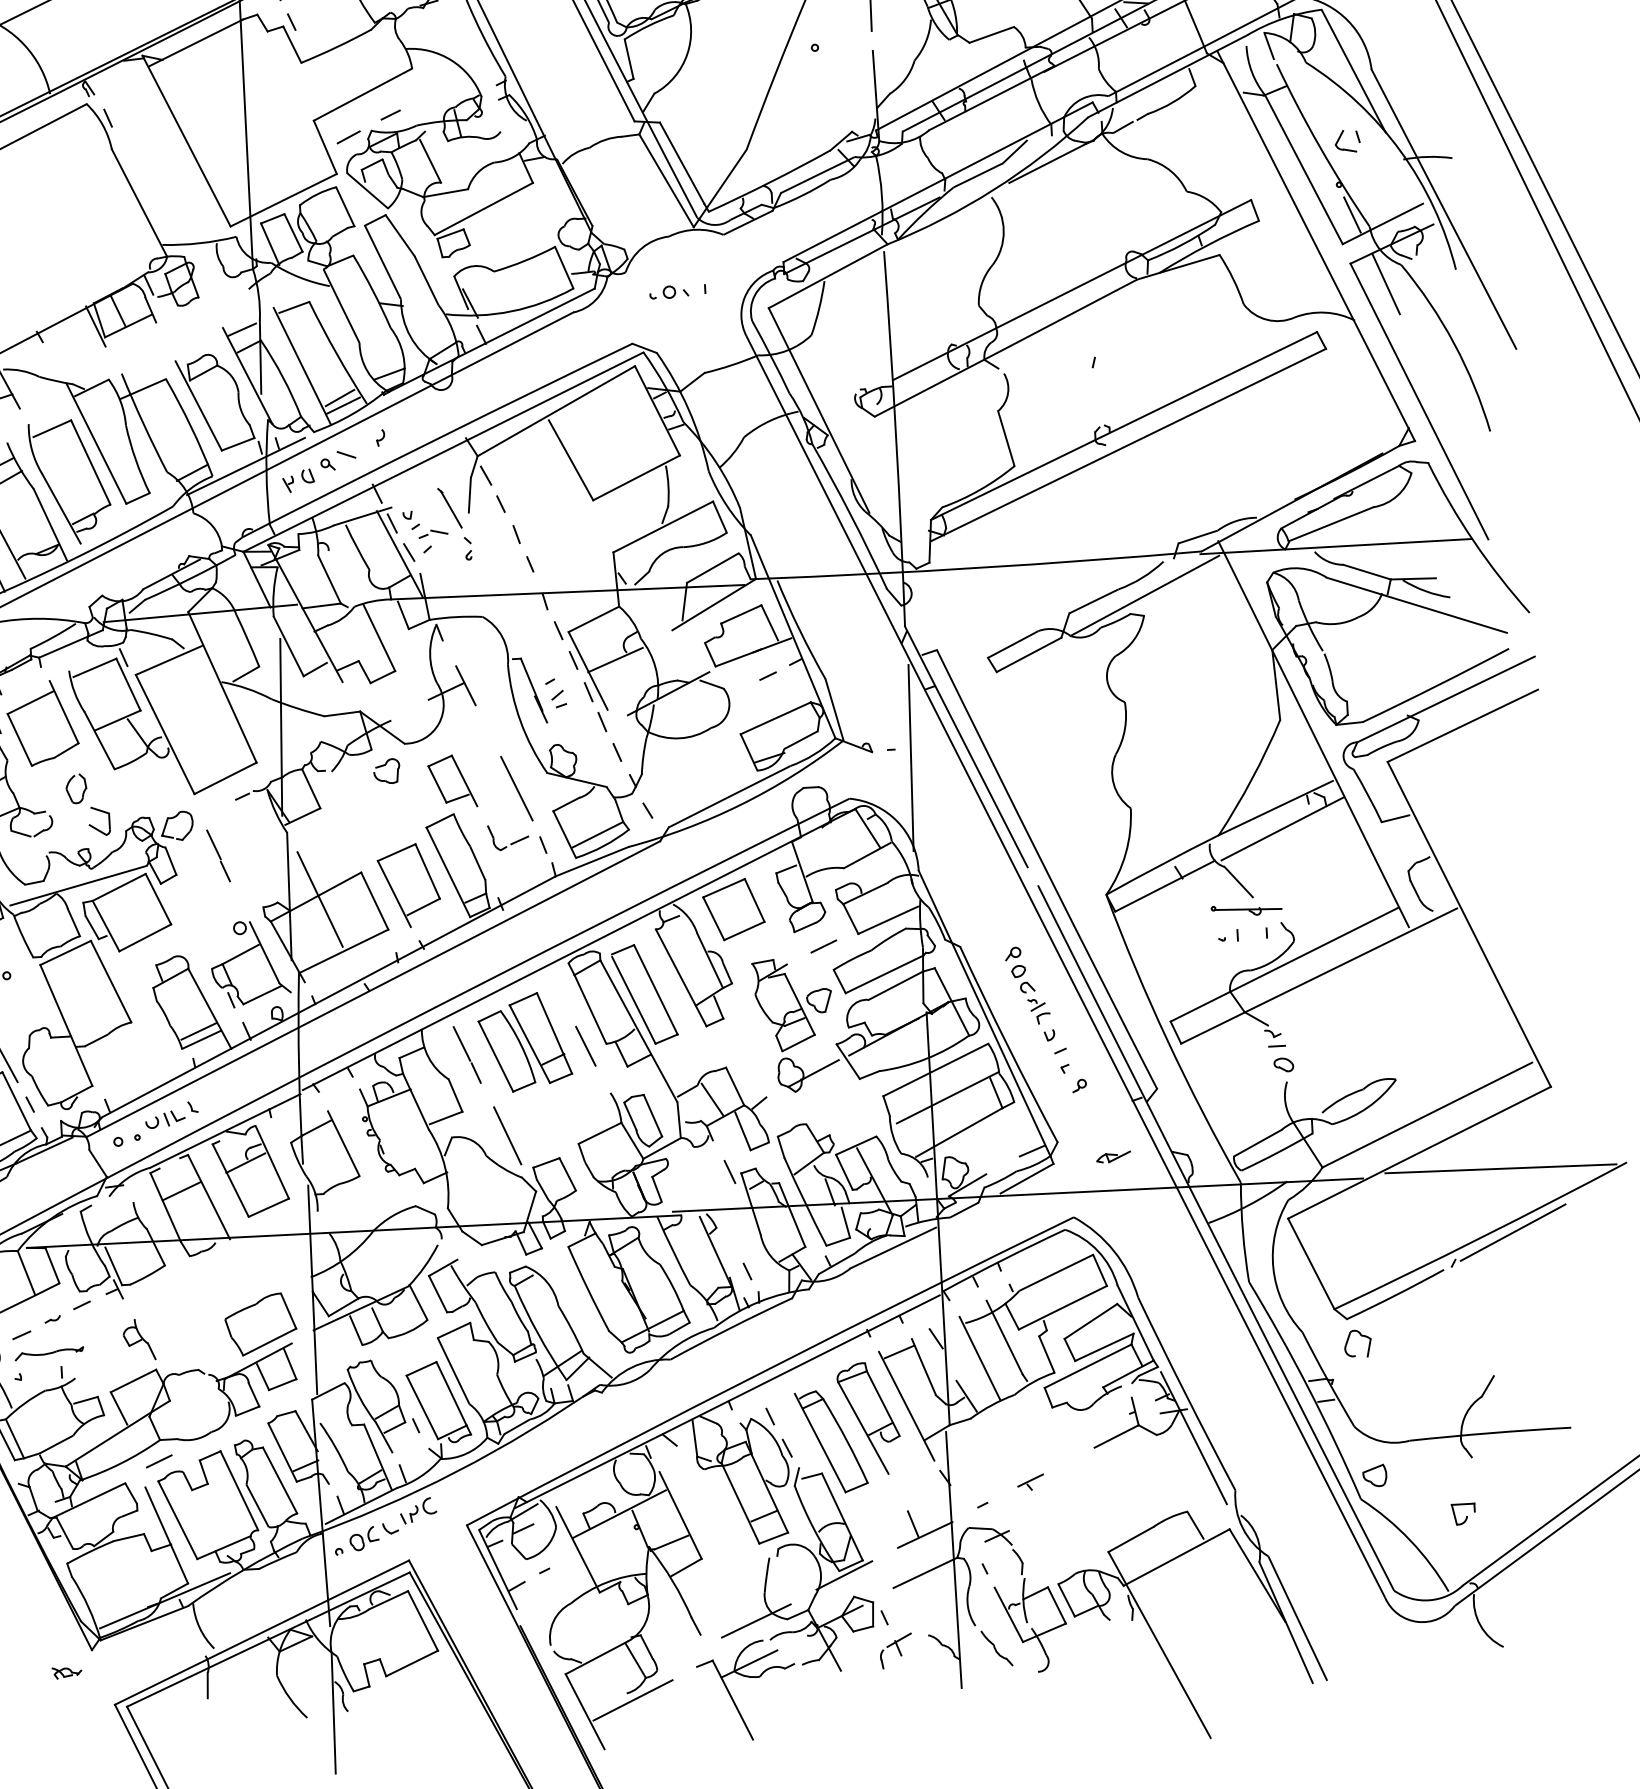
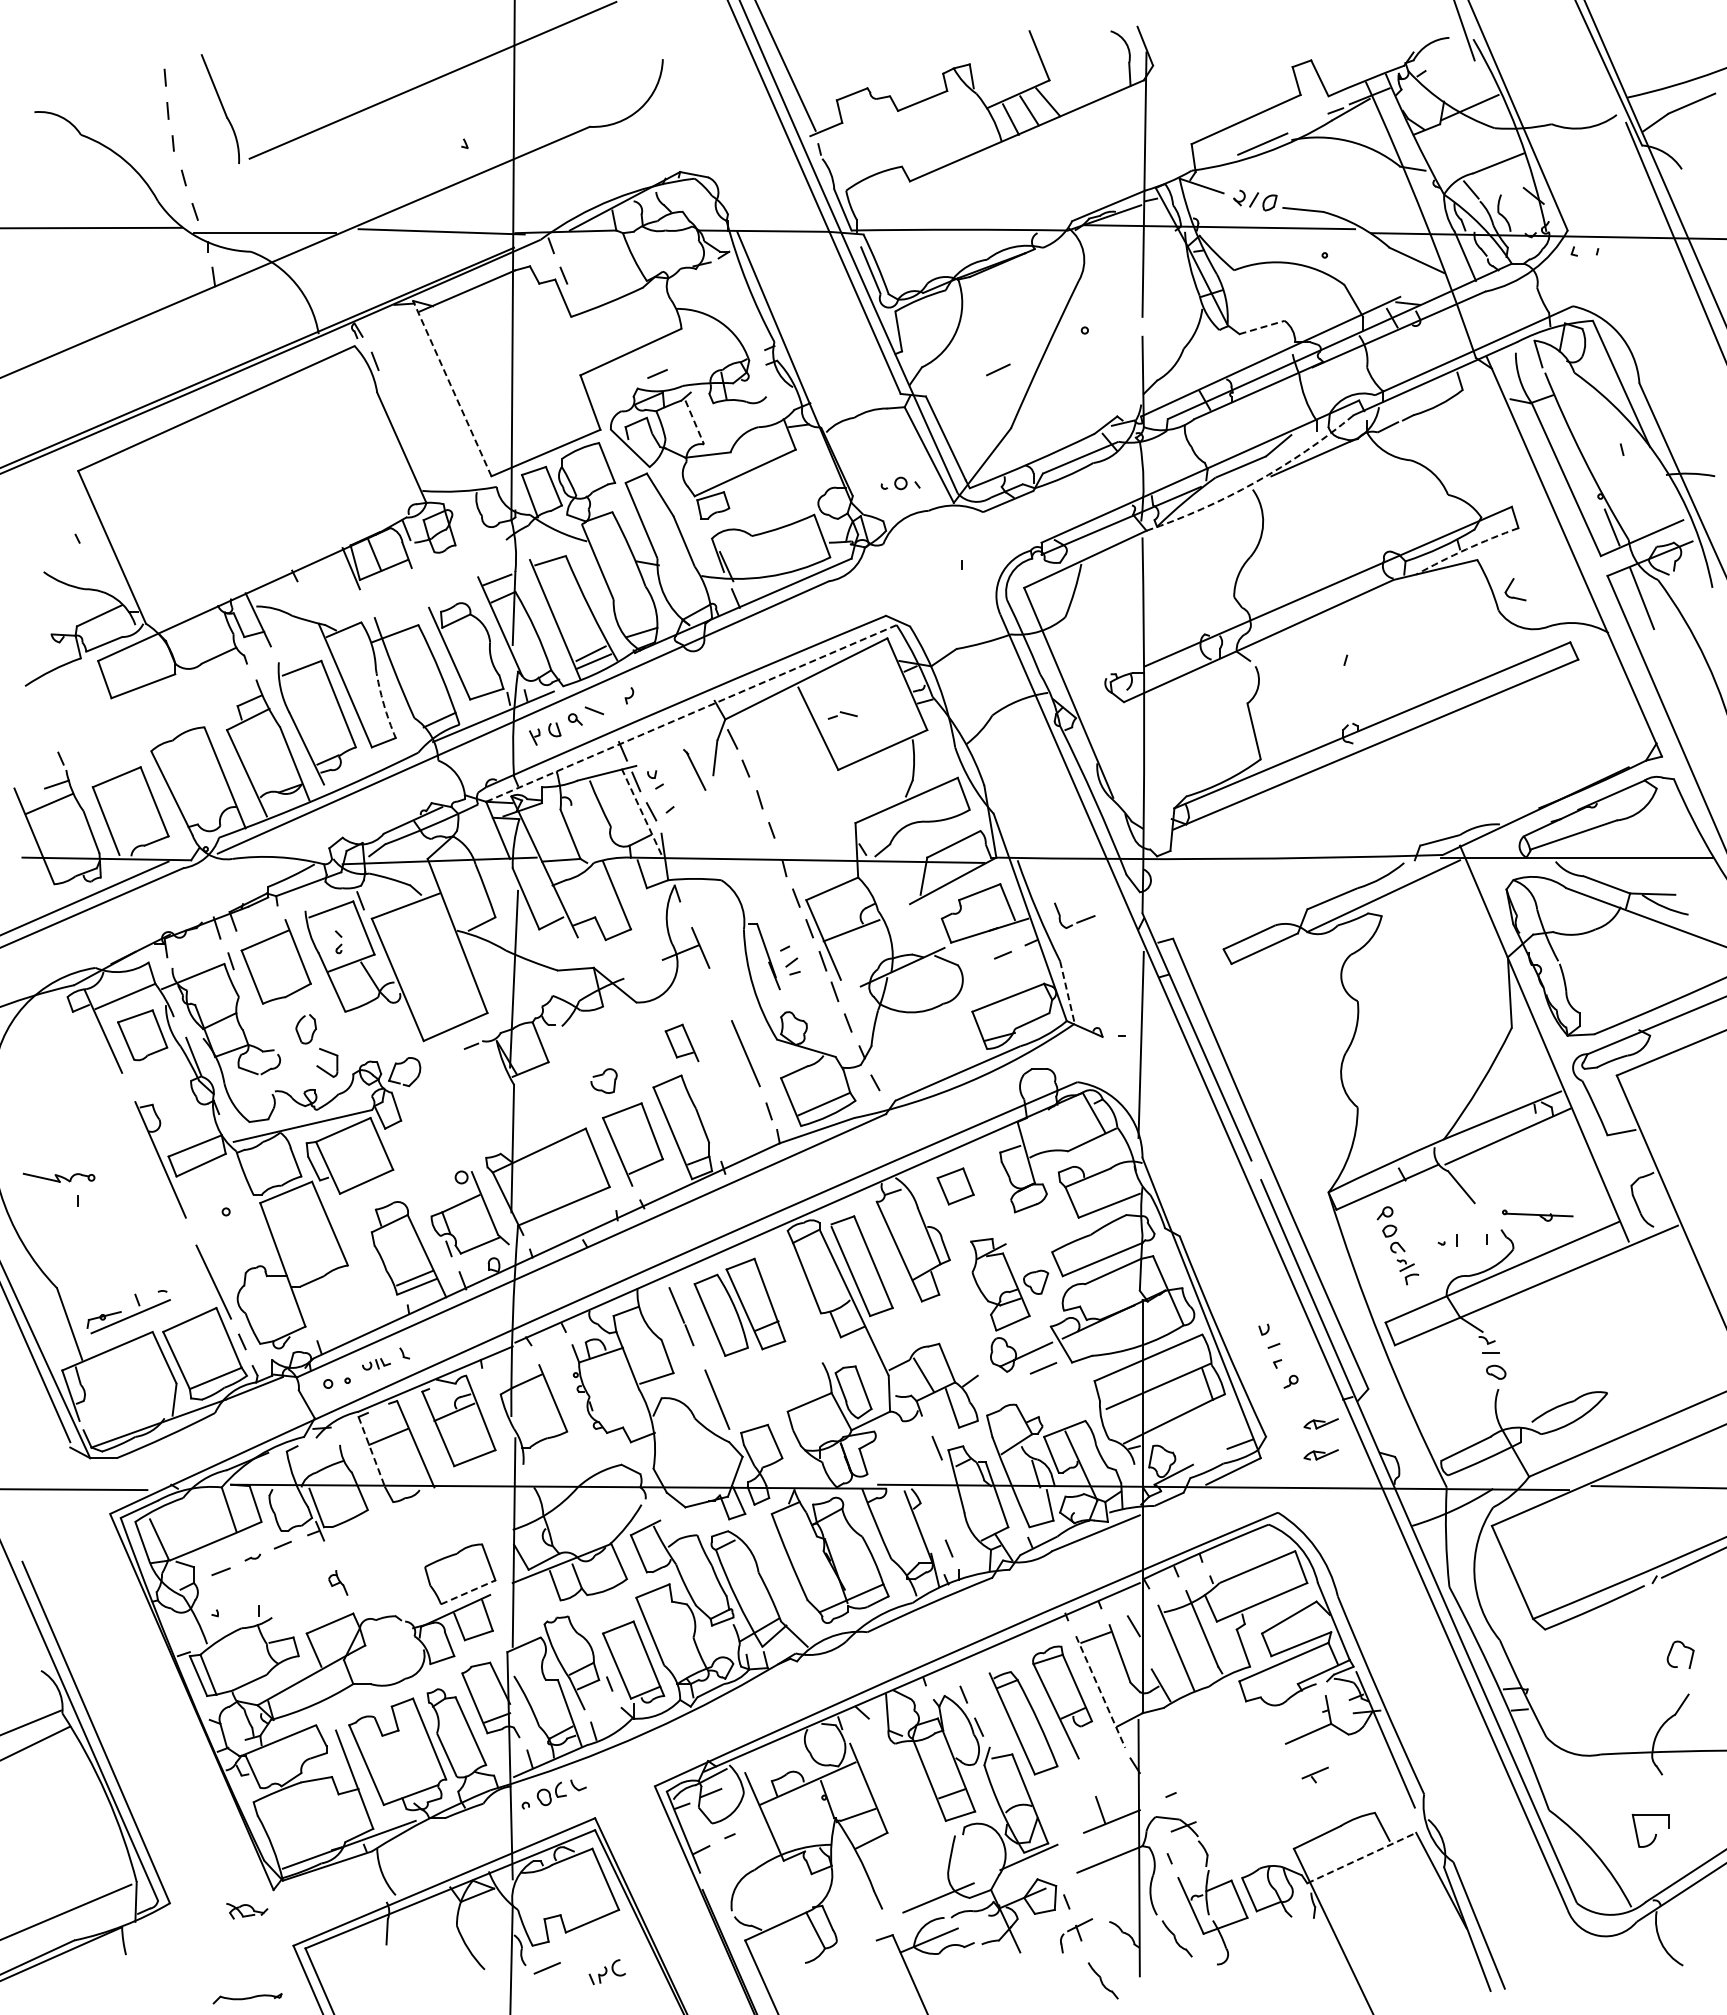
line: (992, 34) -> (1262, 327), solid -> dashed
line: (348, 136) -> (998, 369), moved
line: (186, 141) -> (452, 388), solid -> dashed
part: (1345, 141) -> (1515, 589), moved
line: (430, 161) -> (694, 422), solid -> dashed
arc: (993, 190) -> (1255, 482), solid -> dashed
arc: (1208, 245) -> (1466, 549), solid -> dashed
part: (669, 292) -> (900, 483), moved
line: (442, 452) -> (690, 713), solid -> dashed
arc: (135, 460) -> (383, 704), solid -> dashed
part: (433, 533) -> (842, 715), moved
part: (468, 548) -> (338, 942), moved
line: (400, 554) -> (642, 813), solid -> dashed
line: (834, 709) -> (1067, 992), solid -> dashed
part: (386, 770) -> (603, 1080), moved
part: (451, 781) -> (681, 1042), size x0.7
part: (511, 842) -> (1077, 921), moved
line: (218, 855) -> (444, 1103), removed
line: (320, 898) -> (543, 1152), removed
part: (733, 909) -> (955, 1186), size x0.6
part: (1246, 910) -> (1537, 1215), moved
line: (823, 946) -> (1043, 1368), moved
part: (1027, 985) -> (1397, 1245), moved
line: (585, 1046) -> (800, 1314), removed
part: (165, 1118) -> (376, 1363), size x0.7
part: (1111, 1125) -> (1320, 1423), added
line: (165, 1207) -> (371, 1452), solid -> dashed
part: (1361, 1336) -> (1684, 1647), moved
part: (139, 1339) -> (338, 1582), size x0.6
line: (269, 1342) -> (468, 1592), solid -> dashed
part: (49, 1353) -> (247, 1998), moved
line: (906, 1406) -> (1100, 1692), solid -> dashed
line: (158, 1461) -> (546, 1968), moved
part: (1374, 1475) -> (1563, 1787), removed
part: (1029, 1482) -> (1314, 1774), moved
part: (417, 1511) -> (606, 1972), moved
part: (1463, 1513) -> (1650, 1830), size x1.6
line: (1177, 1556) -> (1362, 1857), solid -> dashed
part: (67, 1673) -> (247, 1911), size x1.4
part: (924, 1694) -> (1102, 1980), added
line: (632, 1700) -> (810, 1970), removed

